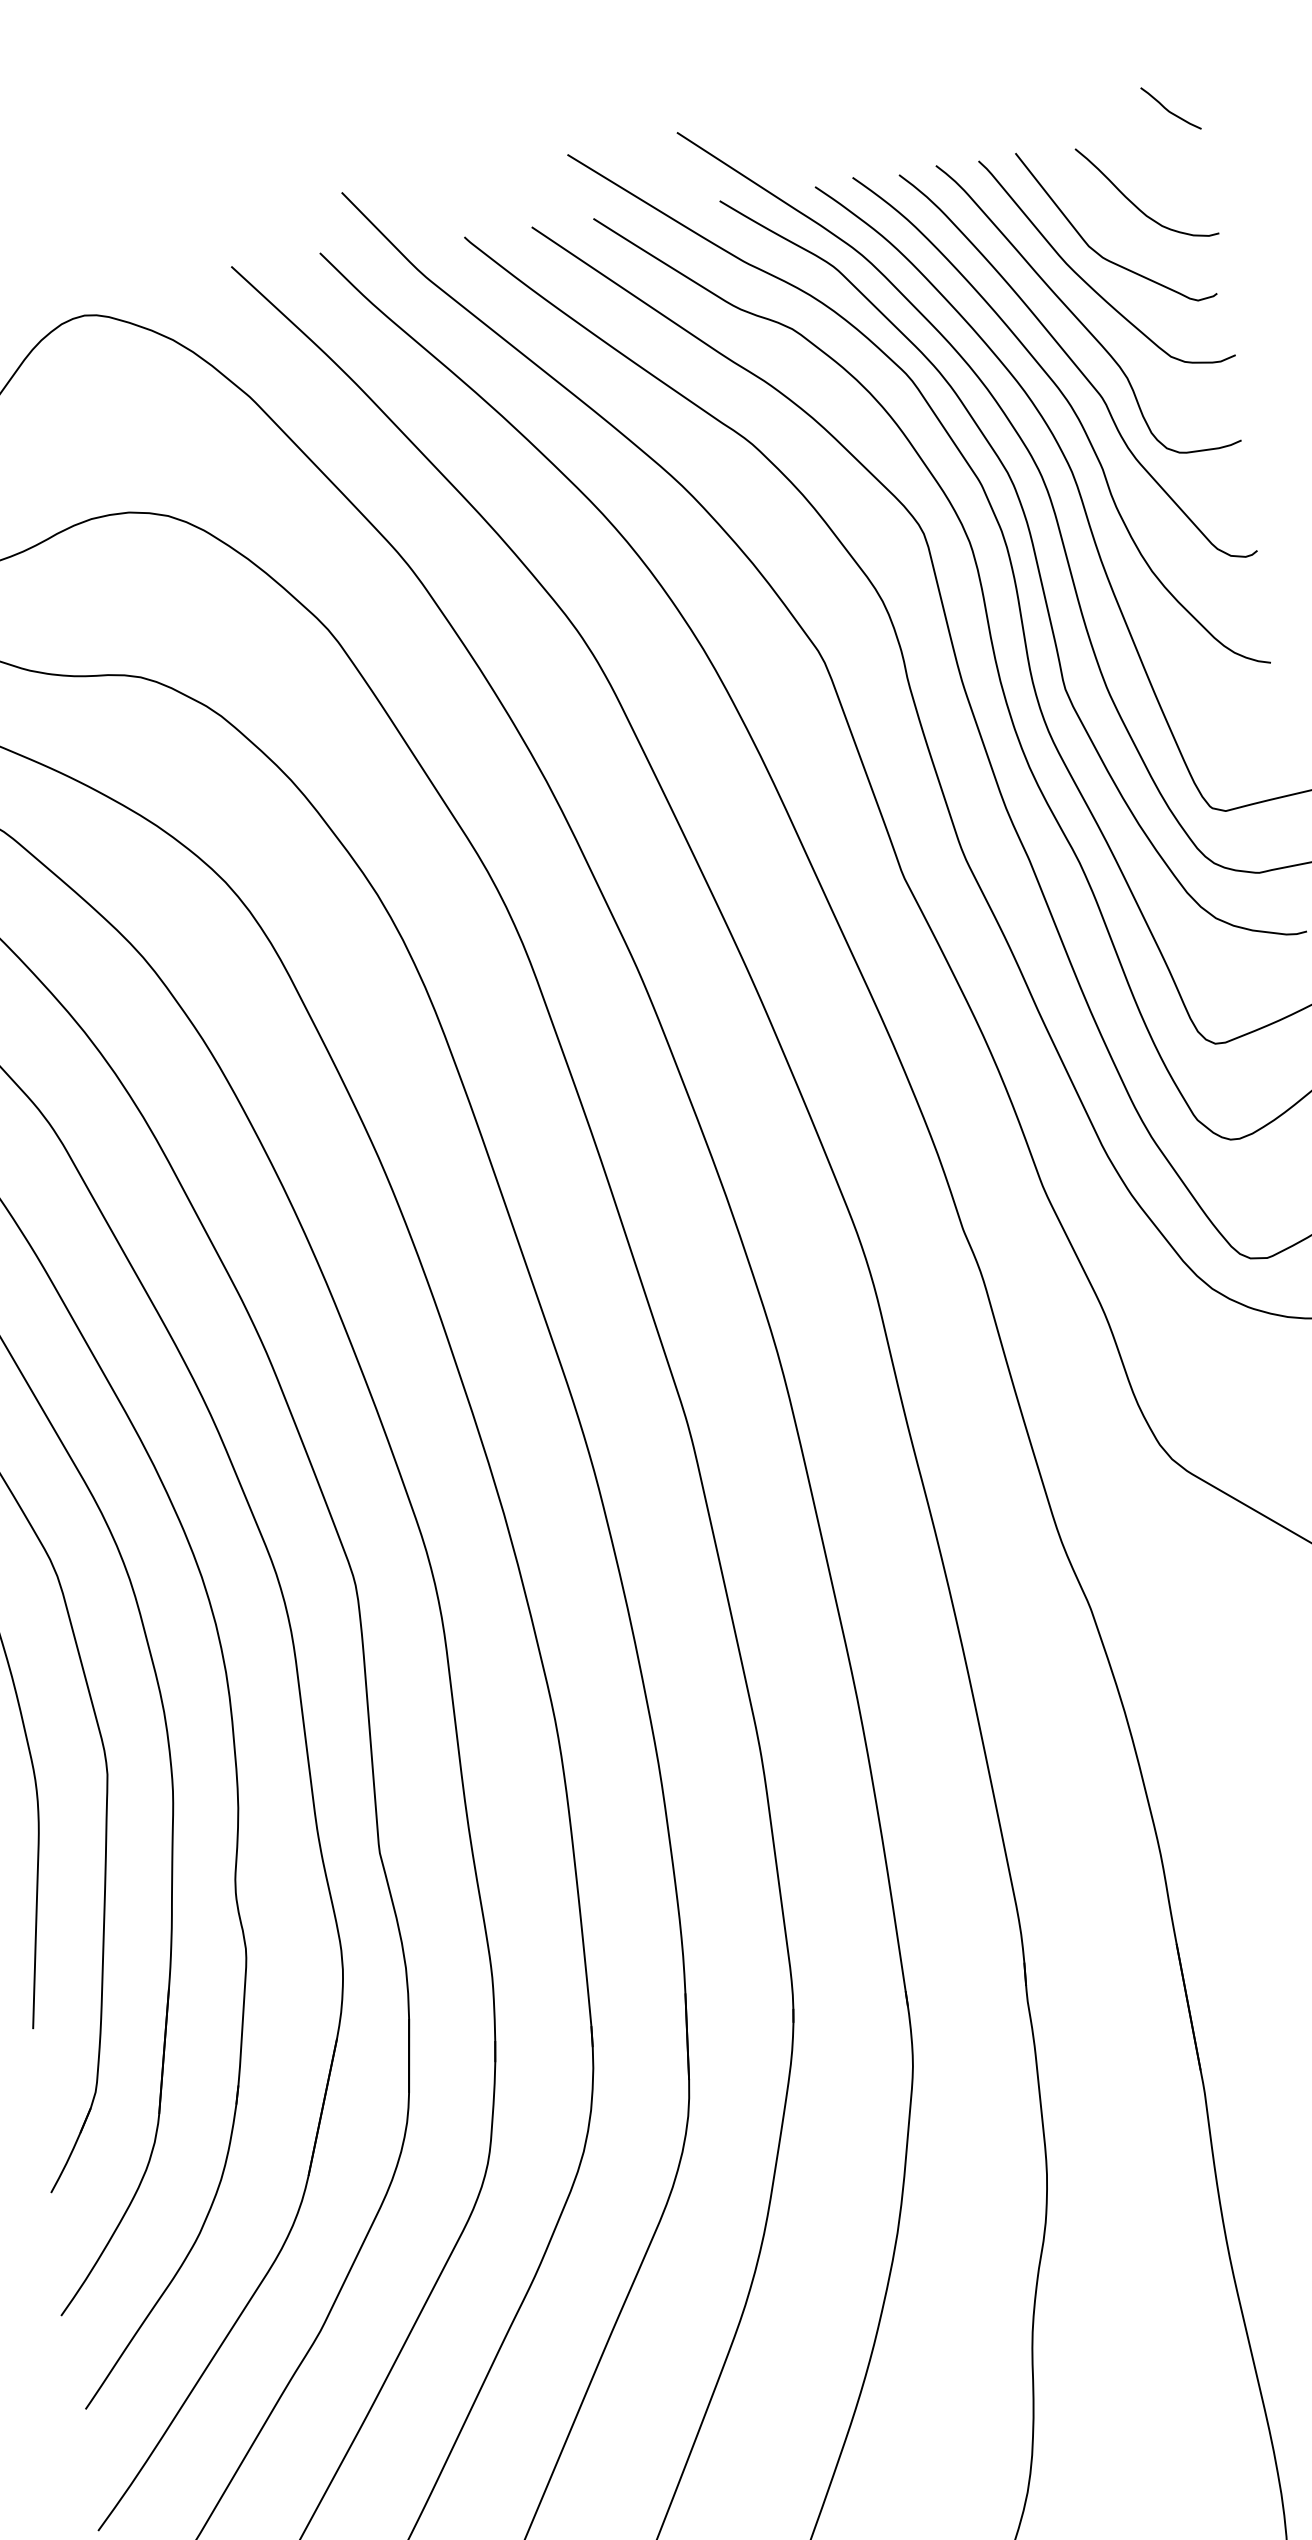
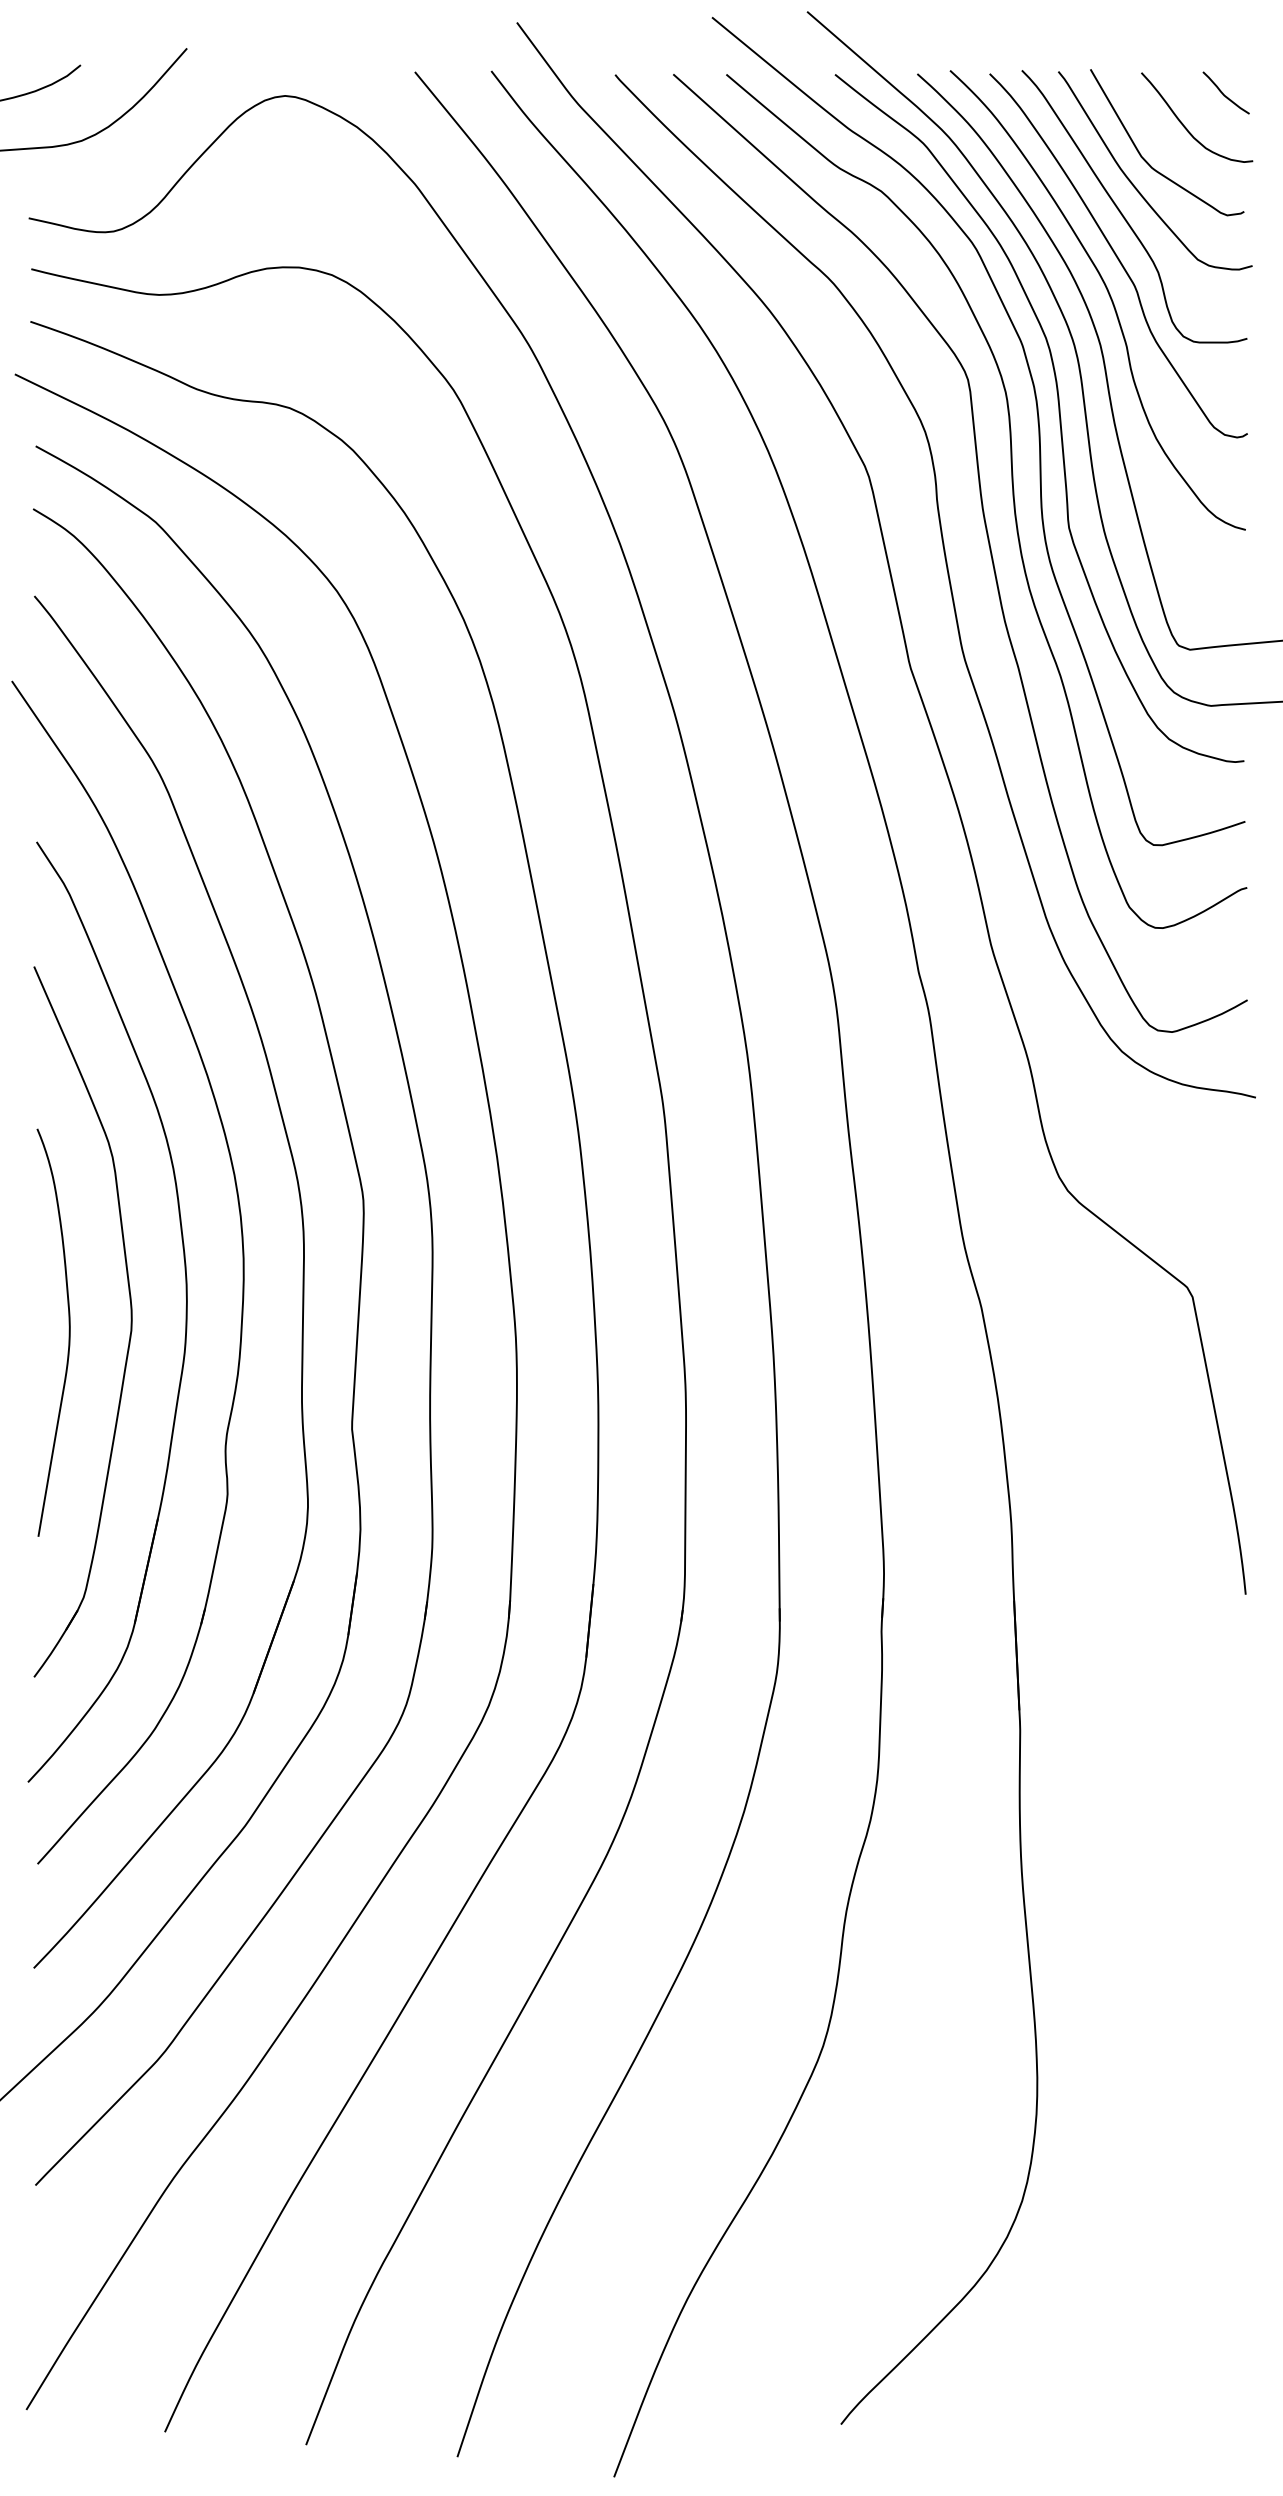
curve: (1167, 109) -> (1223, 93), moved

